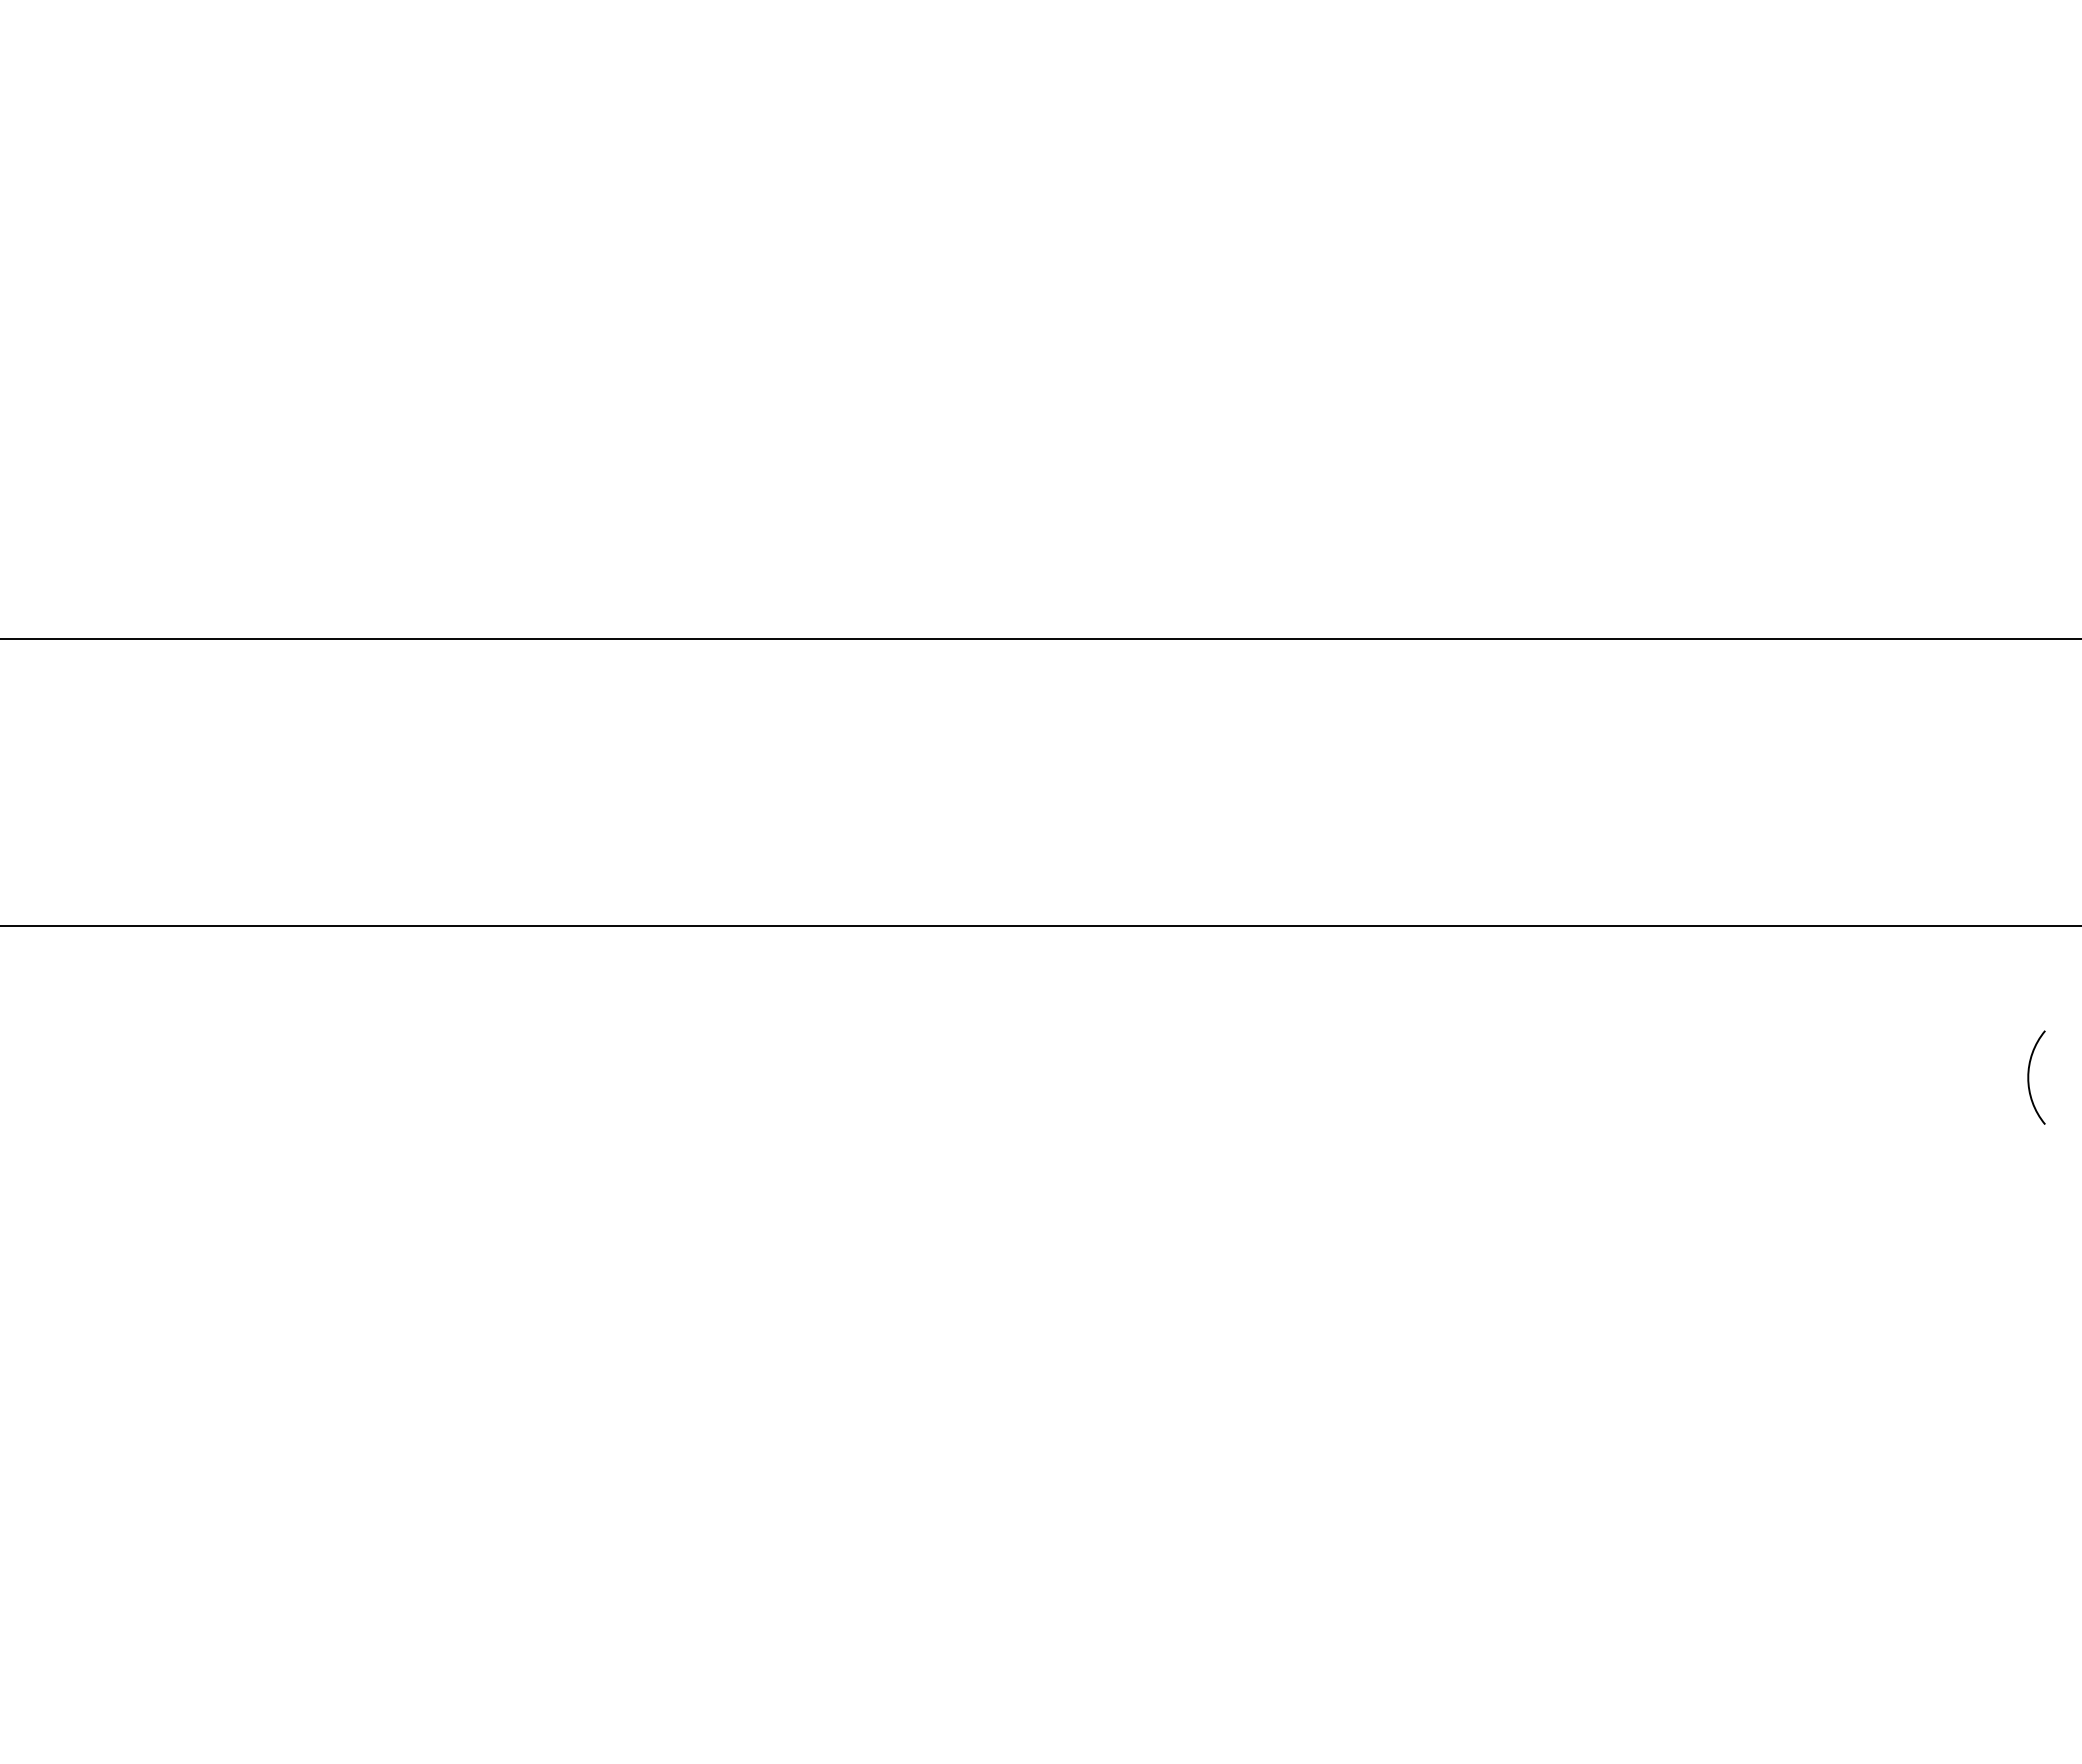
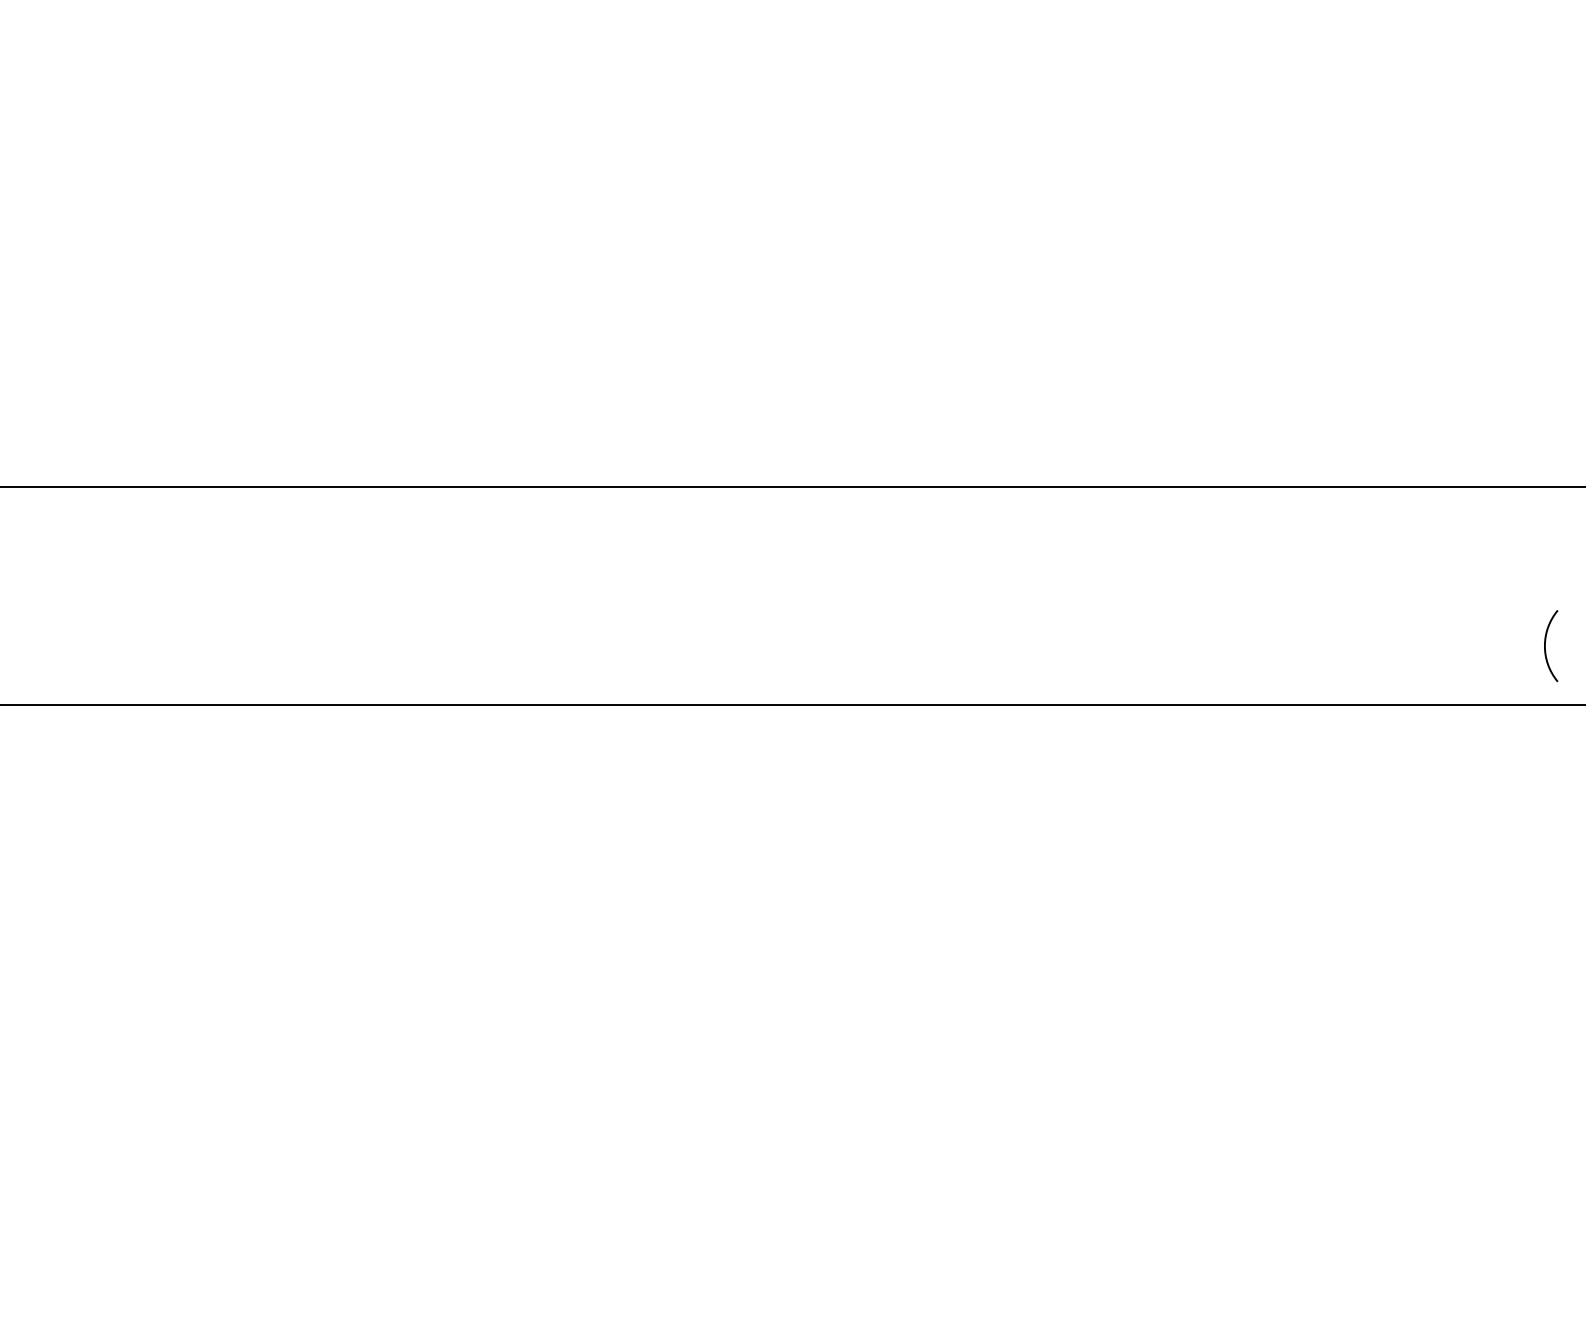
arc: (2029, 1077) -> (1545, 645), moved

